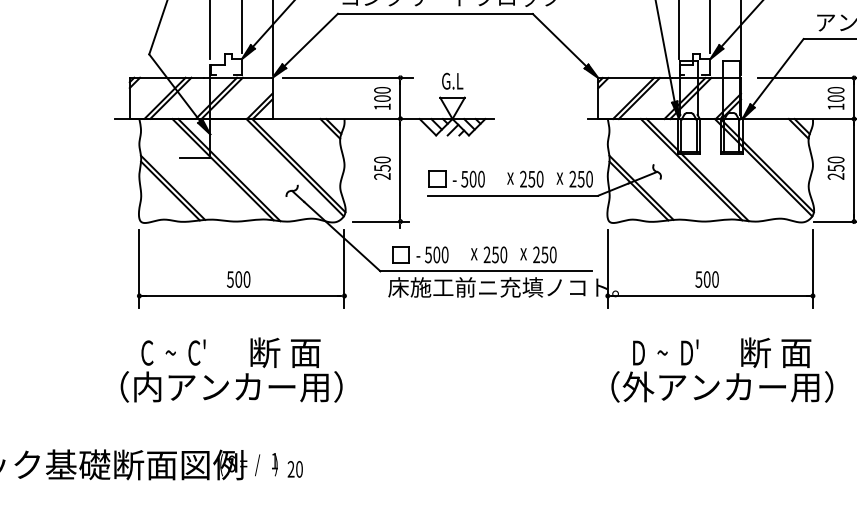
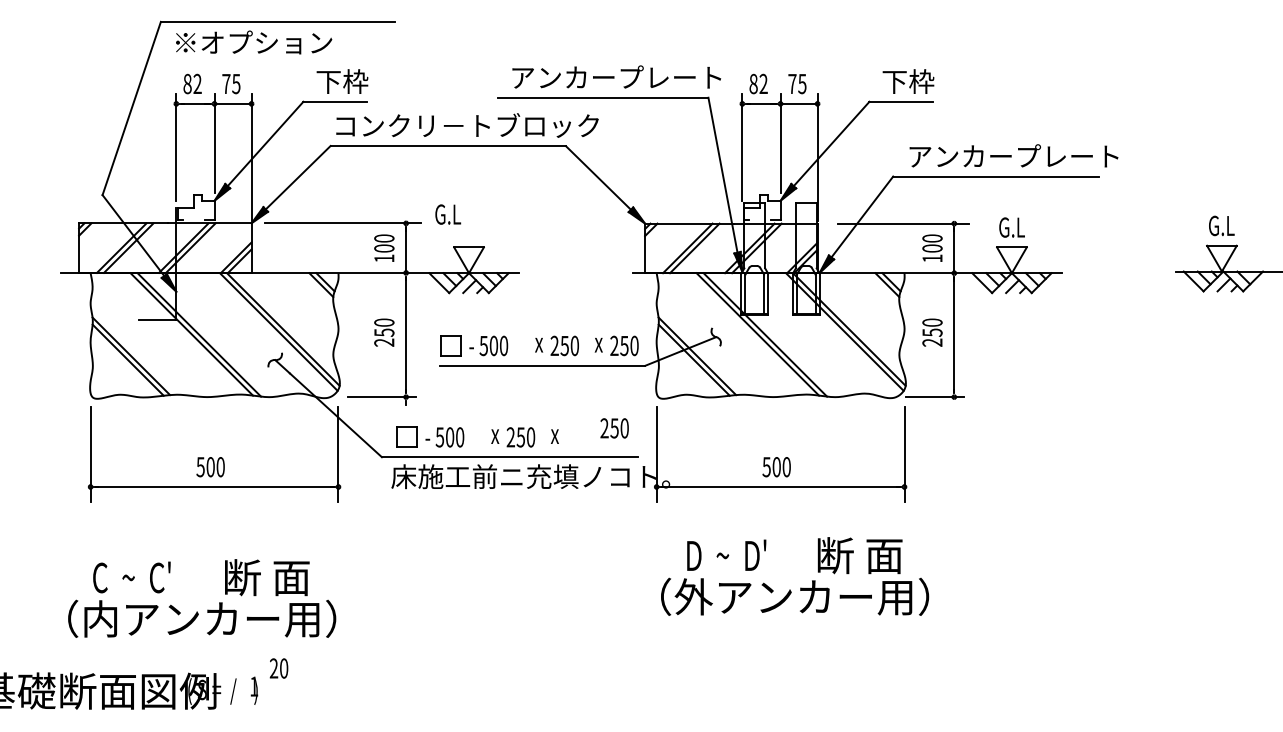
text: (452, 81) -> (448, 214), moved
text: (544, 255) -> (614, 428), moved
text: (231, 370) -> (202, 598), moved
text: (294, 469) -> (278, 668), moved

